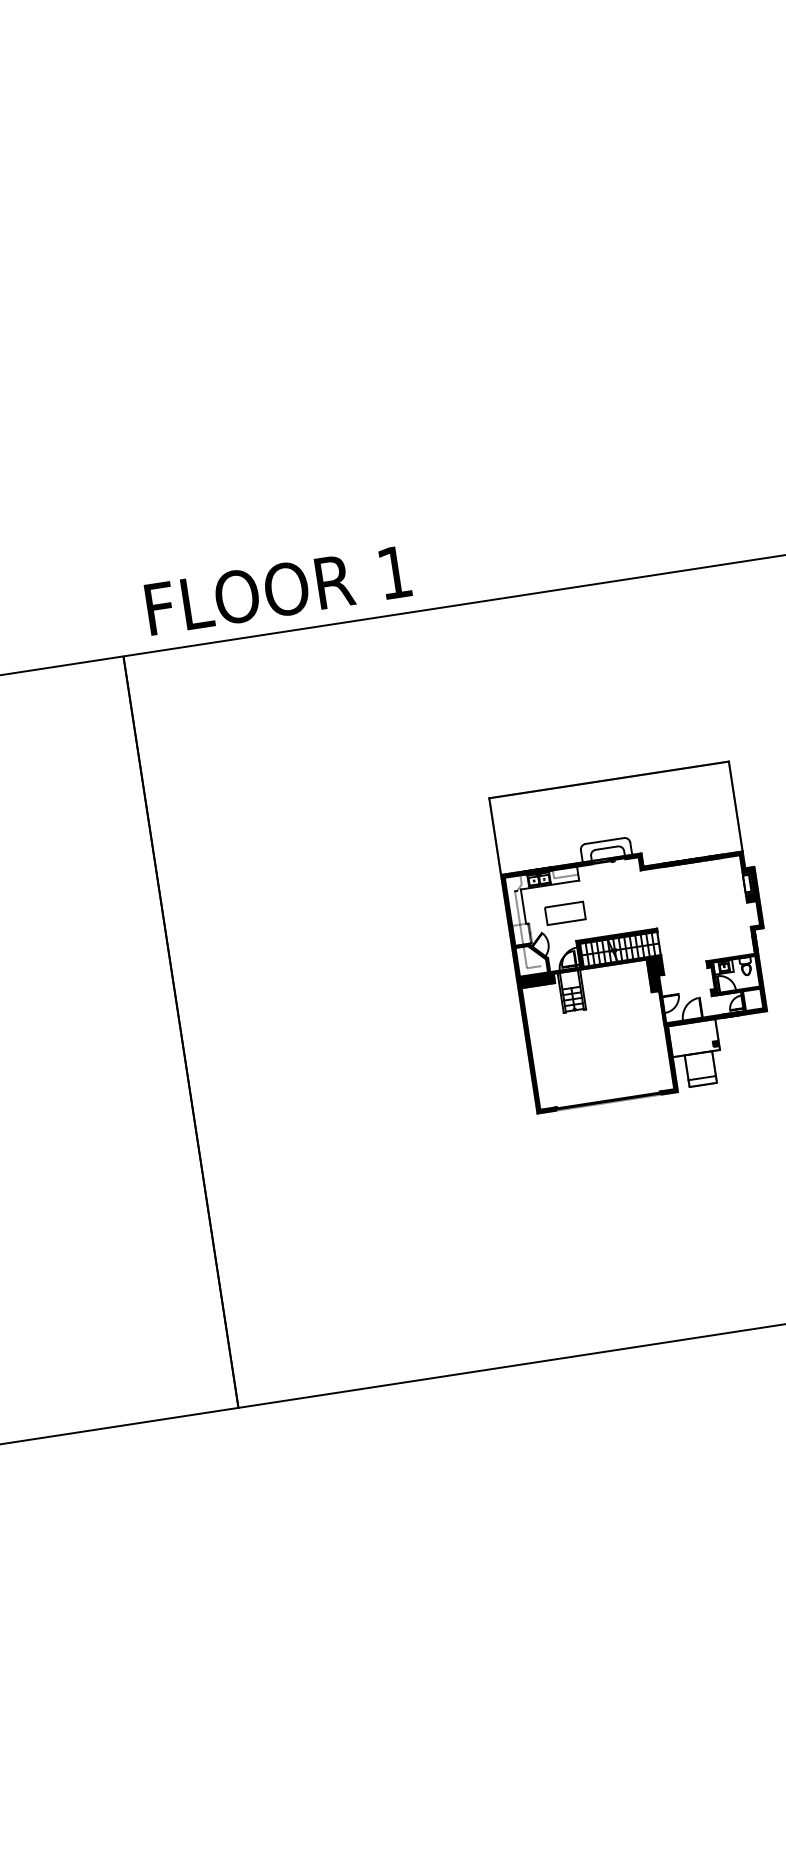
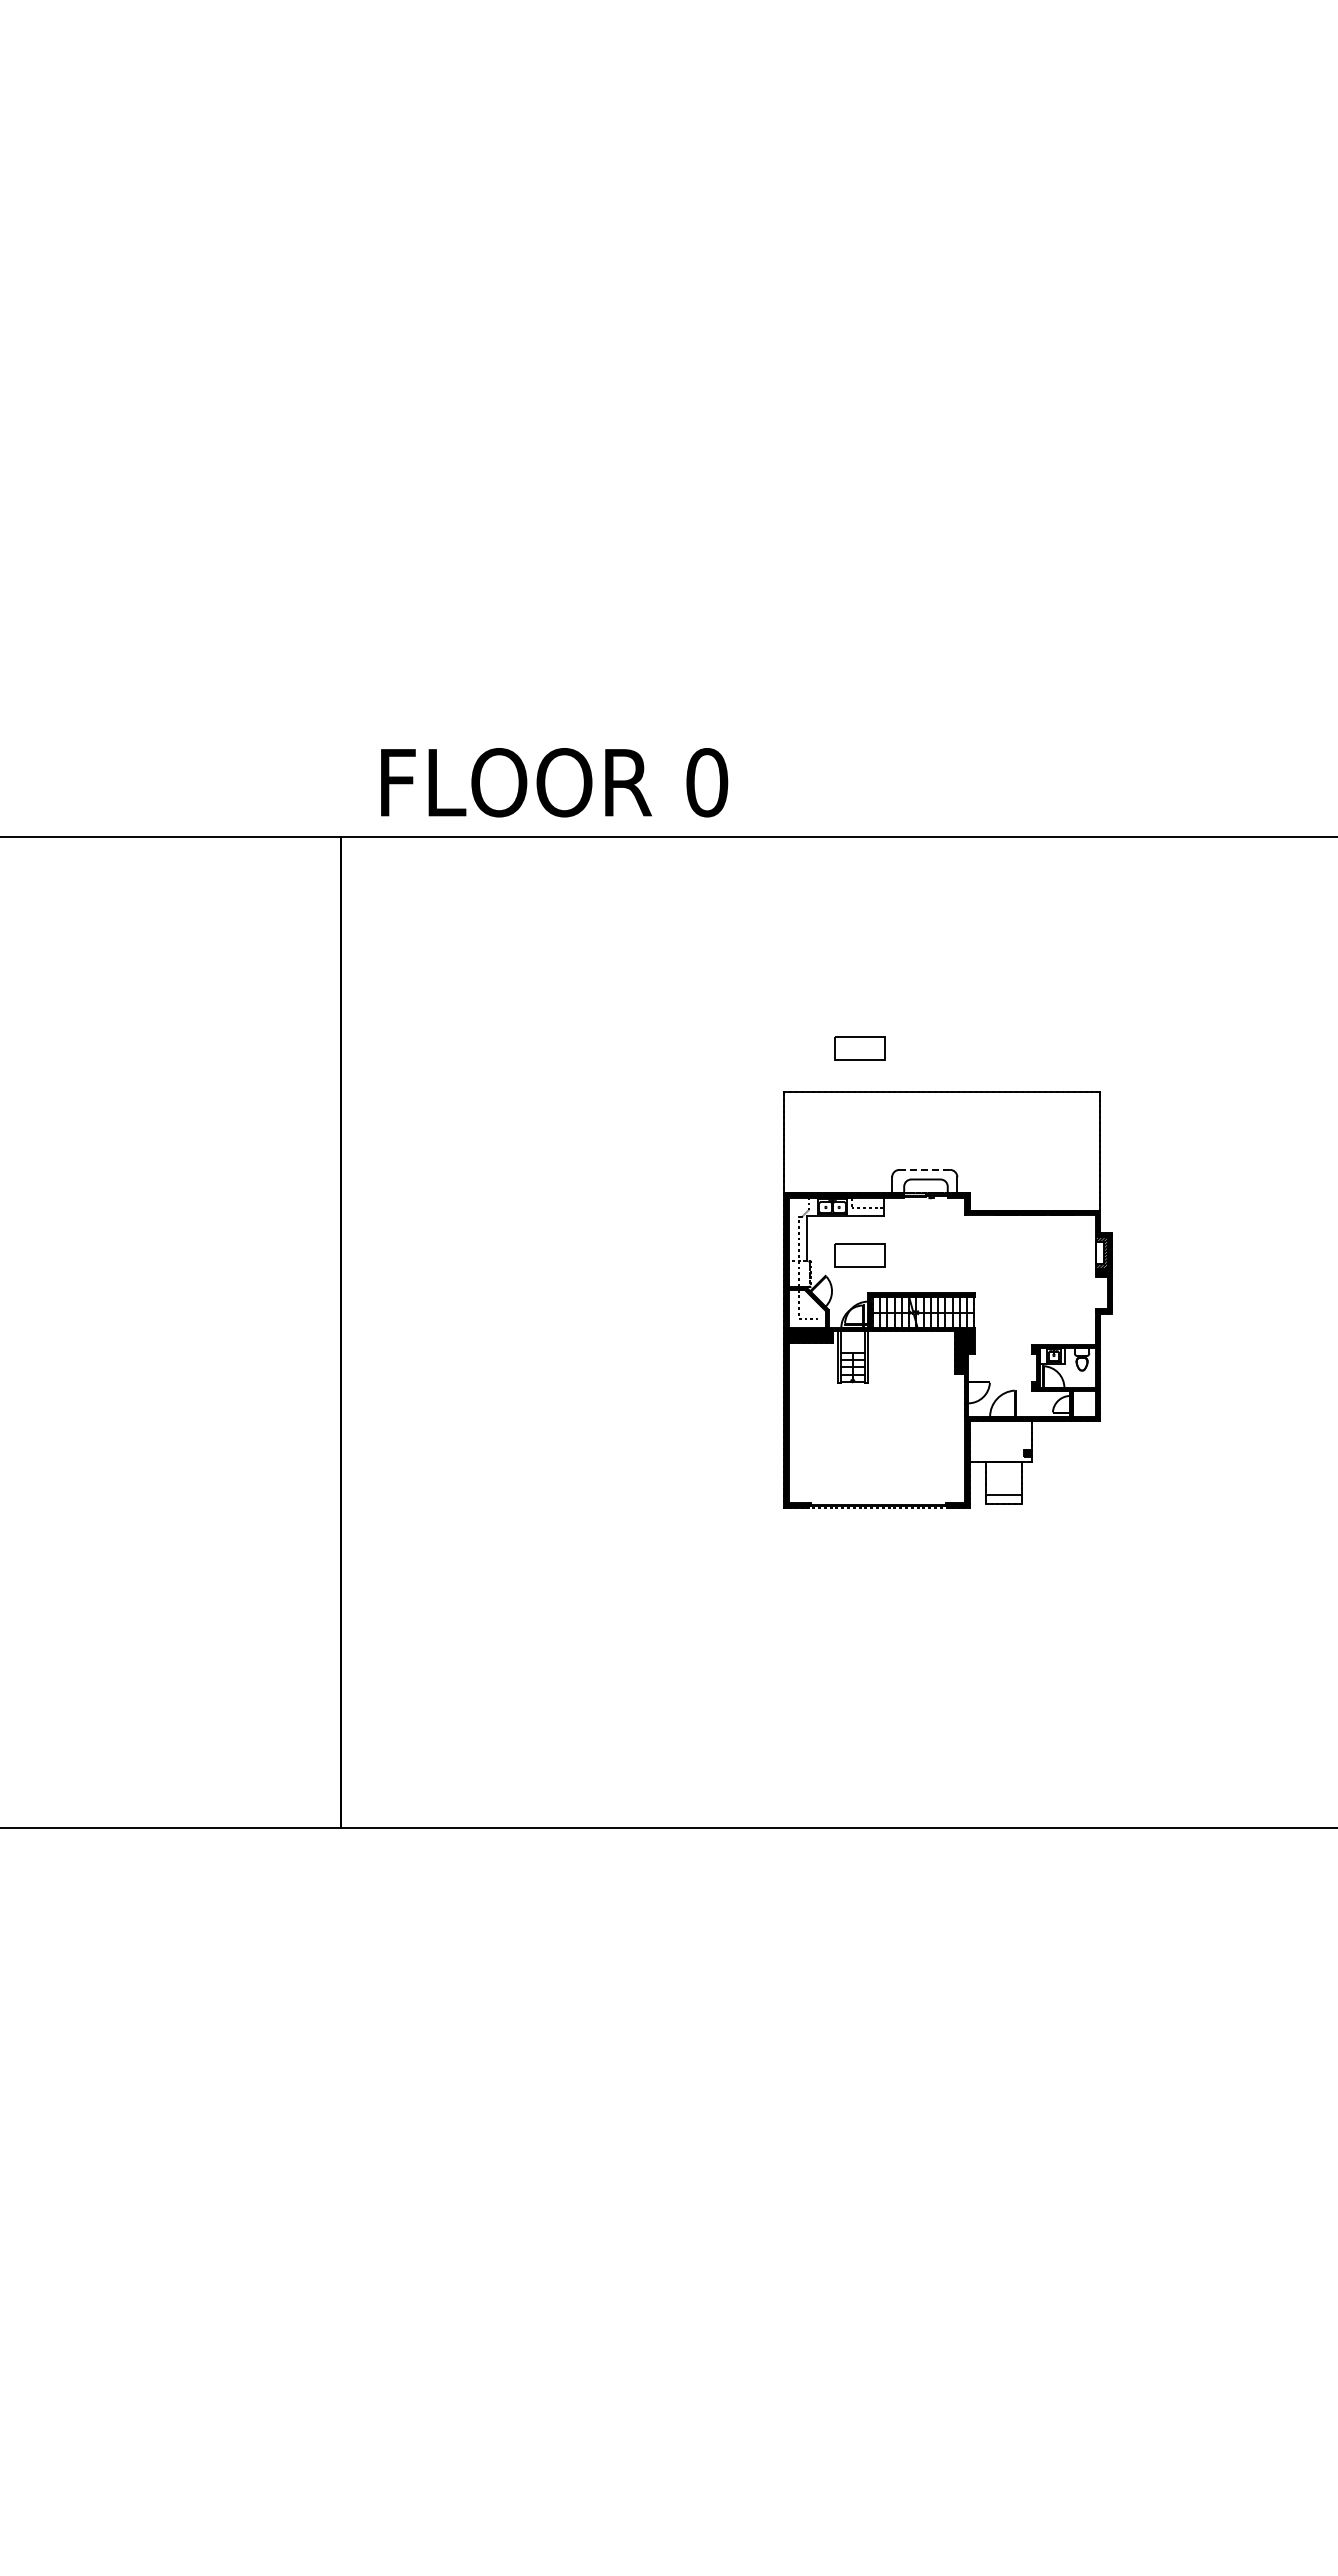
text: (395, 572) -> (707, 782), 1 -> 0
part: (541, 756) -> (859, 1048), added
line: (605, 840) -> (925, 1169), solid -> dashed

